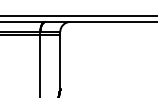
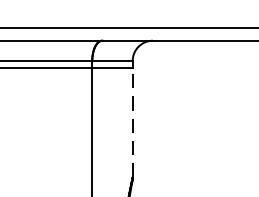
line: (60, 61) -> (133, 121), solid -> dashed

